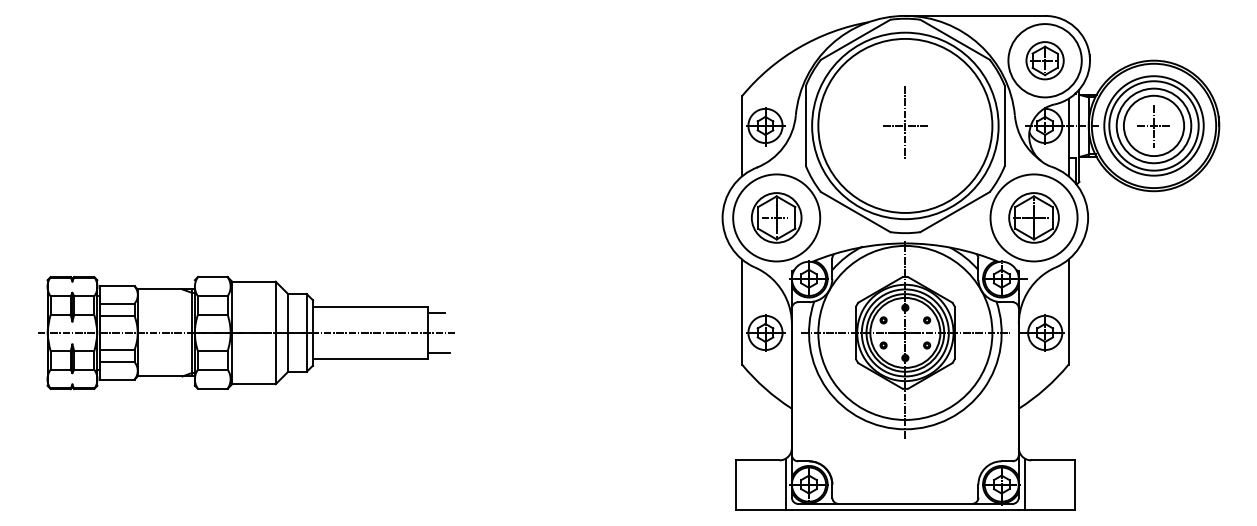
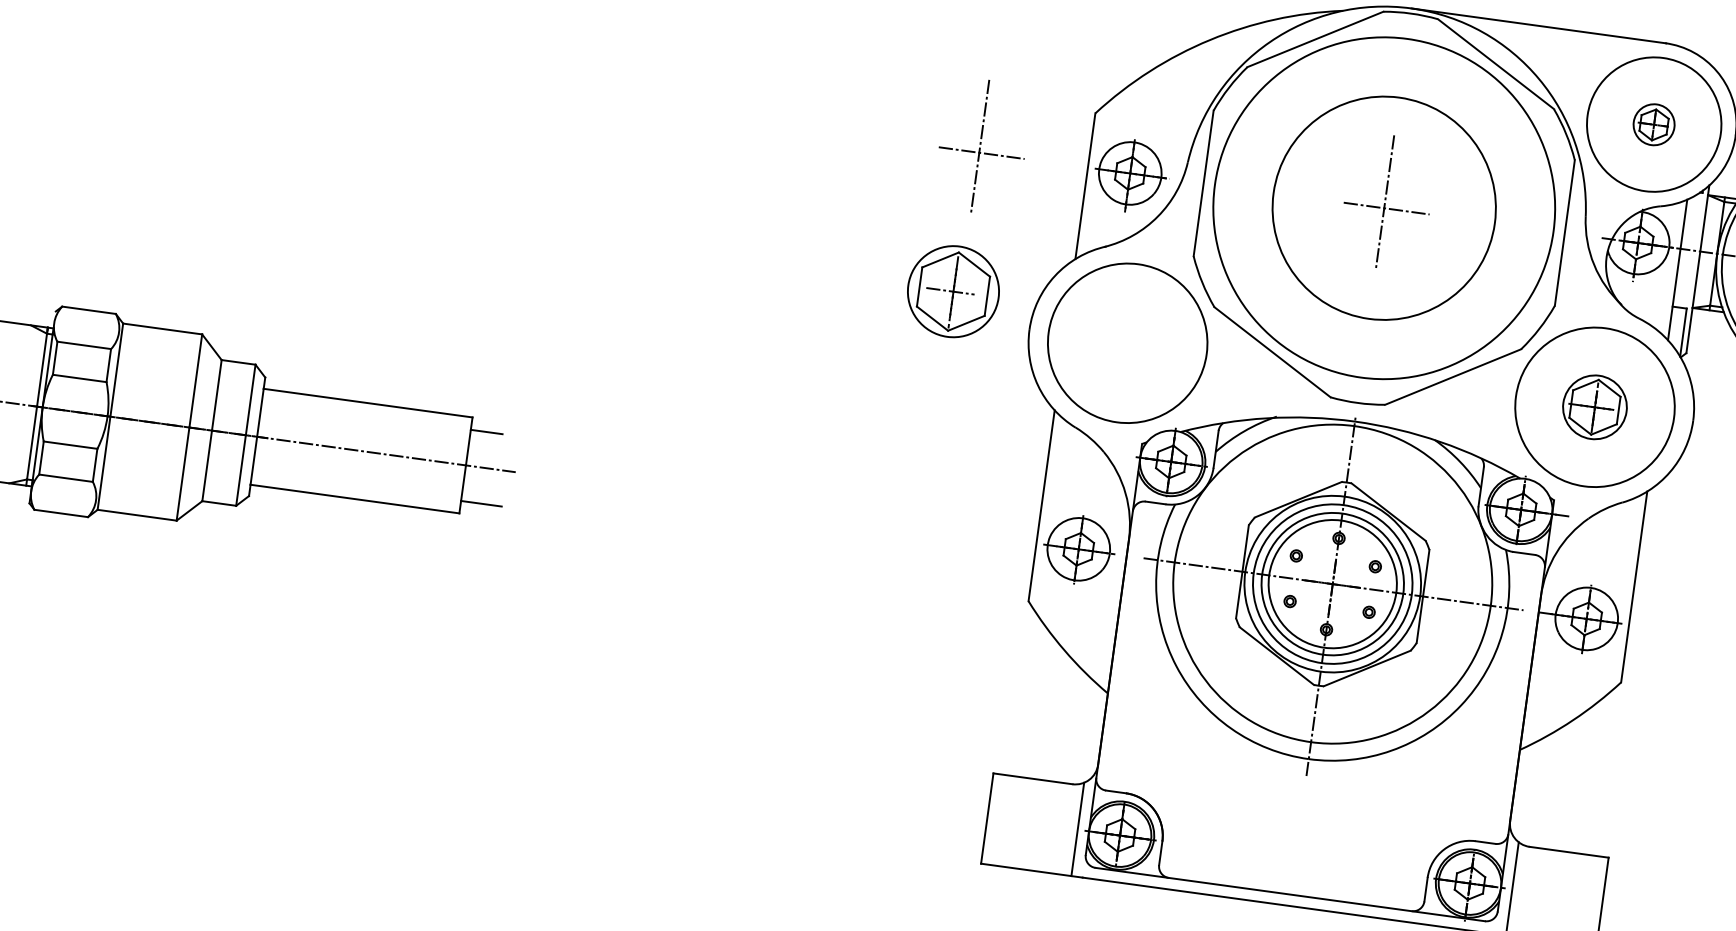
part: (1044, 60) -> (1653, 124), size x0.6
part: (682, 122) -> (980, 146), added
circle: (905, 125) -> (1384, 207), size x0.7
part: (776, 217) -> (953, 290), moved
part: (1033, 217) -> (1594, 406), size x0.7

